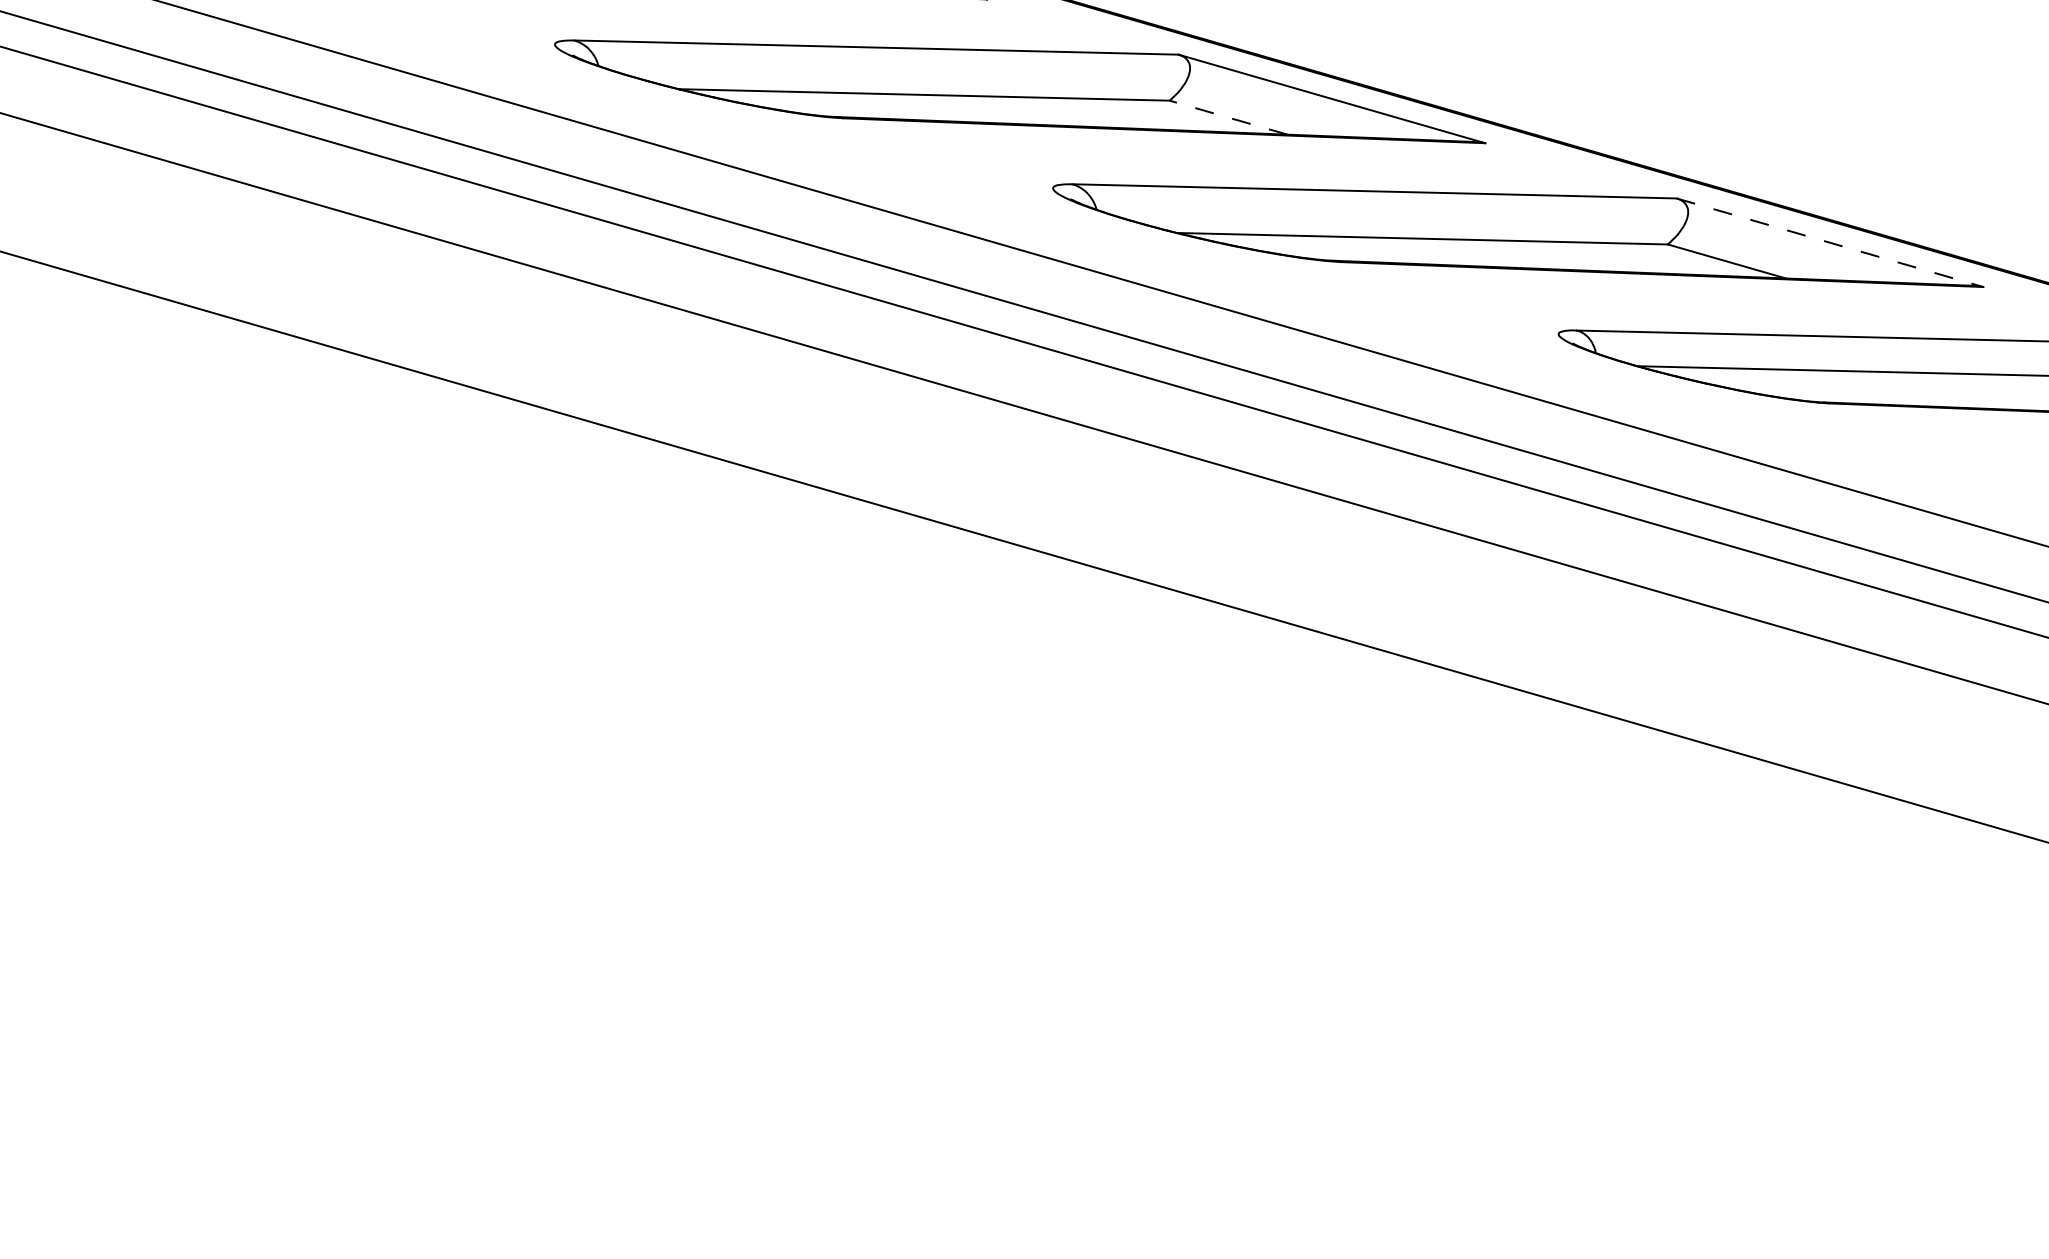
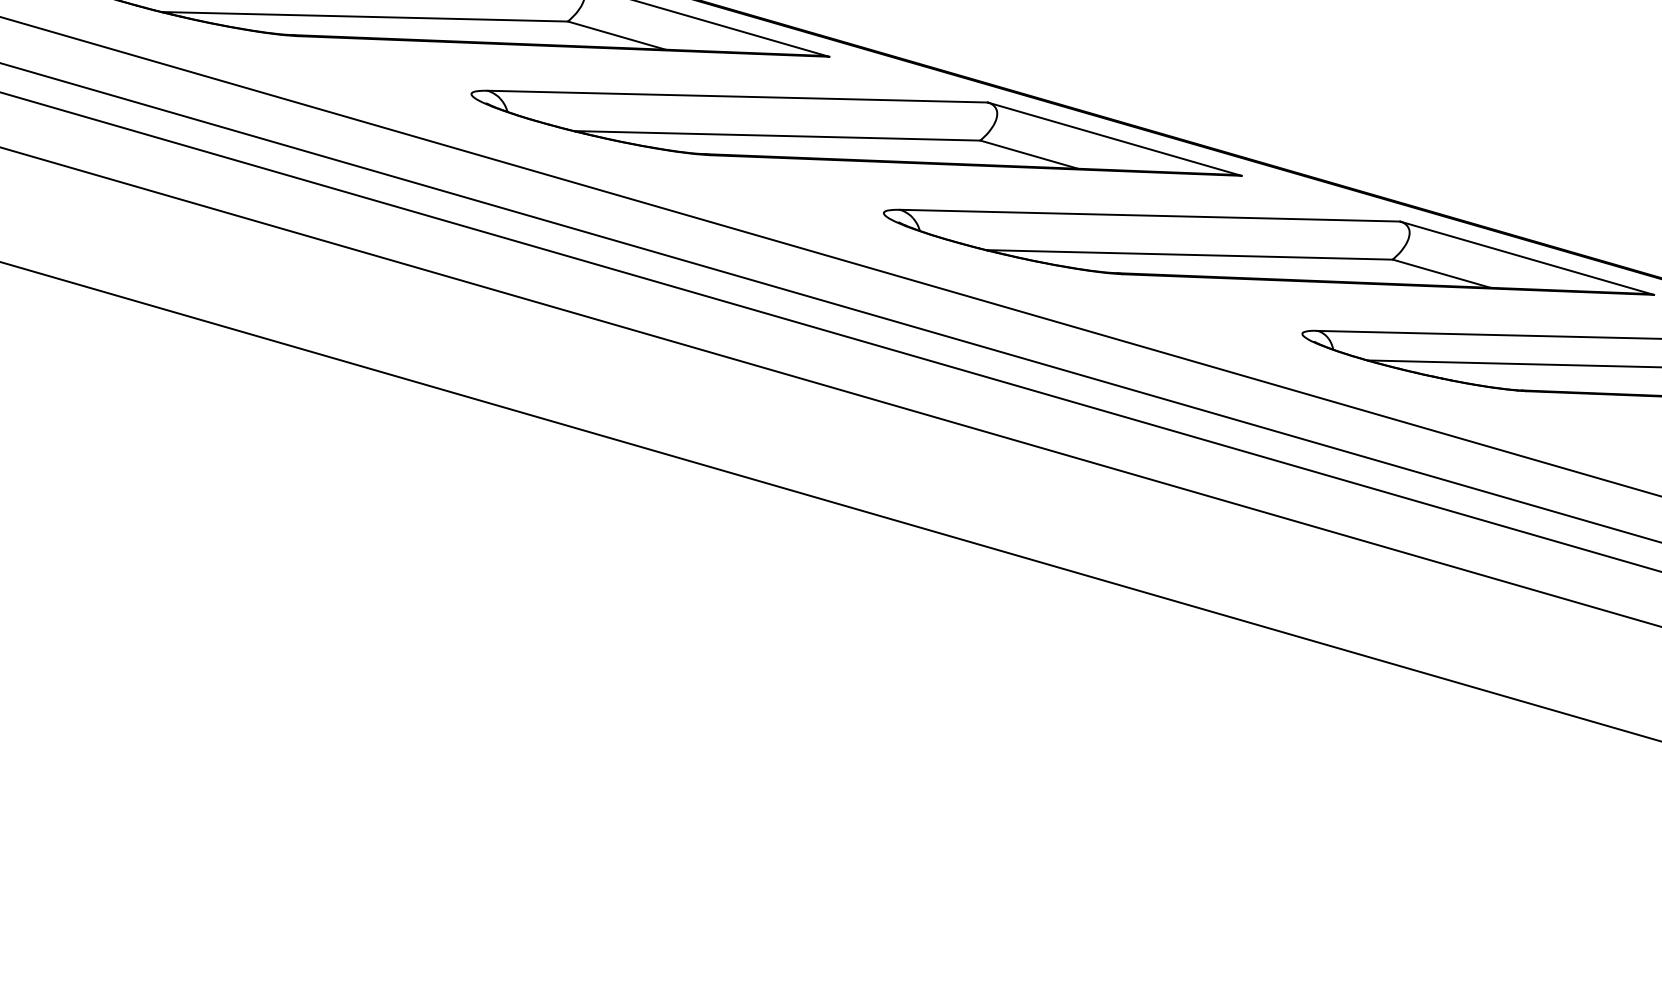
line: (1228, 117) -> (1029, 154), dashed -> solid
line: (1830, 242) -> (1527, 258), dashed -> solid

